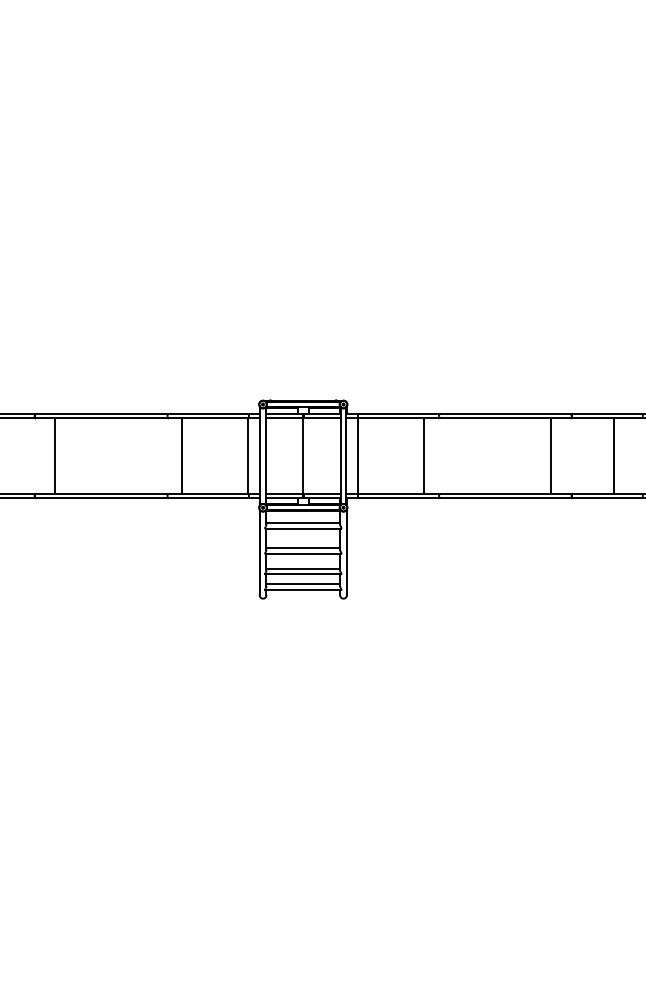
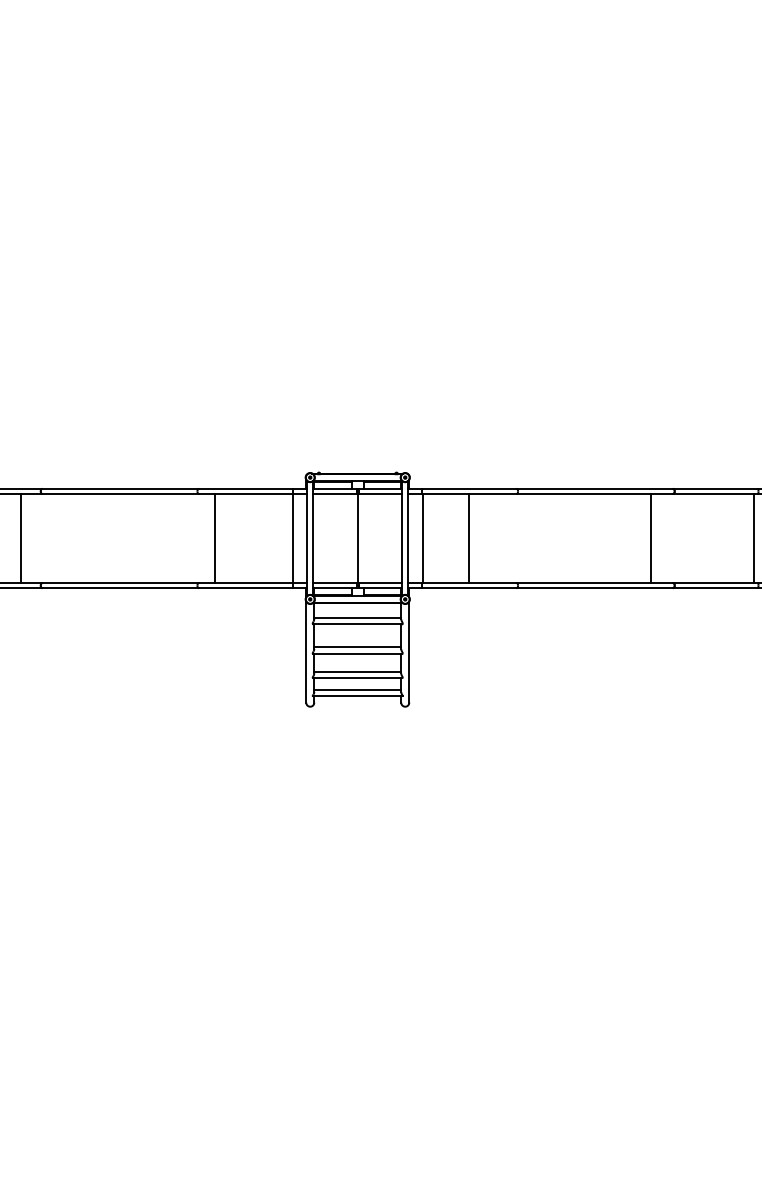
line: (55, 456) -> (21, 538), moved
line: (424, 456) -> (468, 538), moved
line: (614, 456) -> (753, 538), moved

